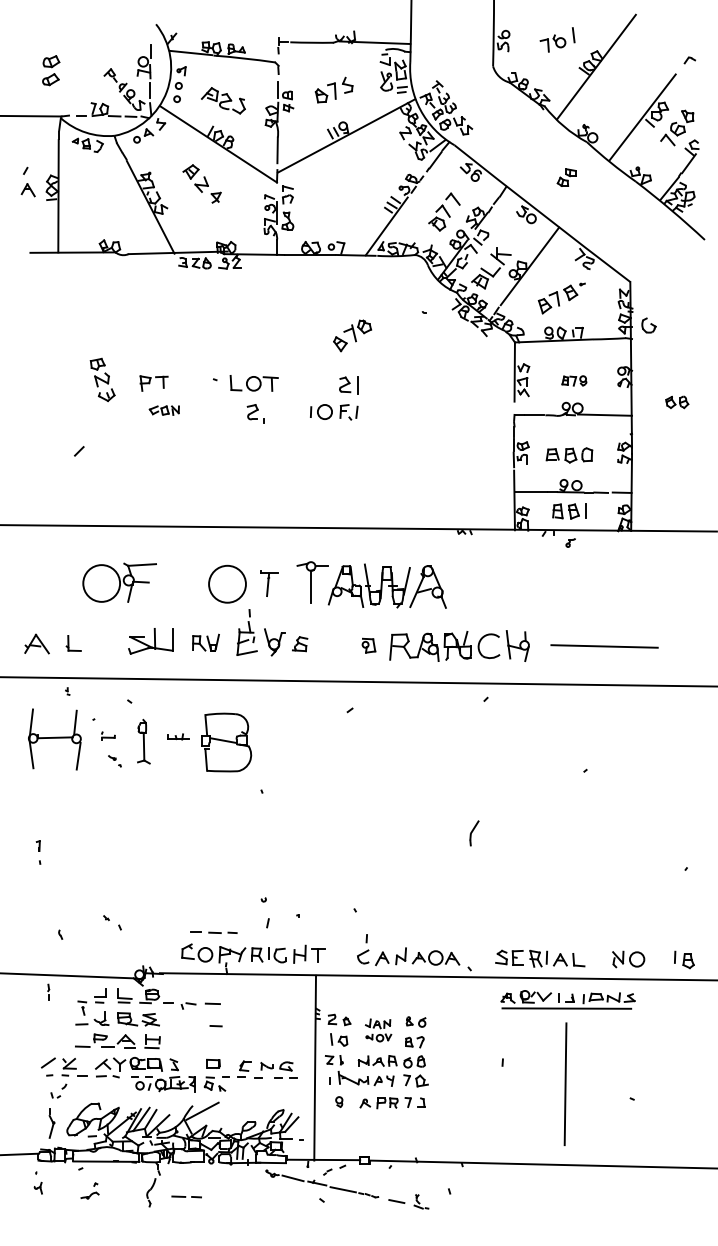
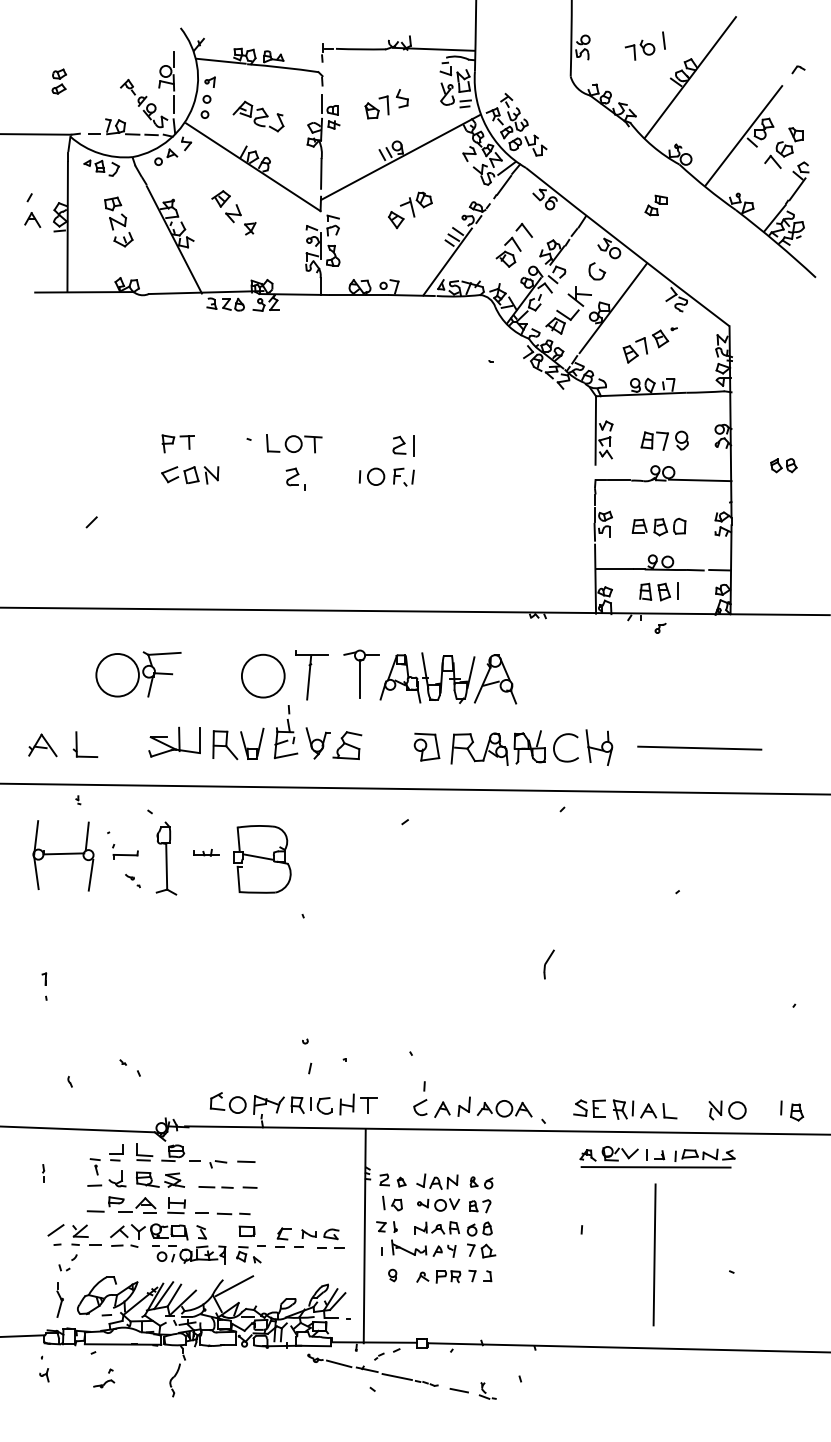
part: (51, 70) -> (59, 81), size x0.71
part: (648, 325) -> (596, 271), moved
part: (352, 335) -> (410, 209), moved
part: (102, 379) -> (118, 221), moved
part: (574, 380) -> (664, 440), size x1.67
part: (164, 410) -> (190, 475), size x1.67
part: (269, 583) -> (311, 675), size x1.67
part: (205, 642) -> (237, 743), size x1.67
part: (73, 643) -> (85, 744), size x1.43
part: (299, 643) -> (346, 744), size x1.67
part: (368, 645) -> (426, 747), size x1.67
part: (108, 735) -> (125, 851), size x1.67
part: (143, 741) -> (166, 858), size x1.43
part: (213, 932) -> (222, 1213), moved
part: (48, 991) -> (43, 1173), moved
part: (378, 1030) -> (438, 1192), size x1.43
line: (186, 1196) -> (215, 1186), moved

